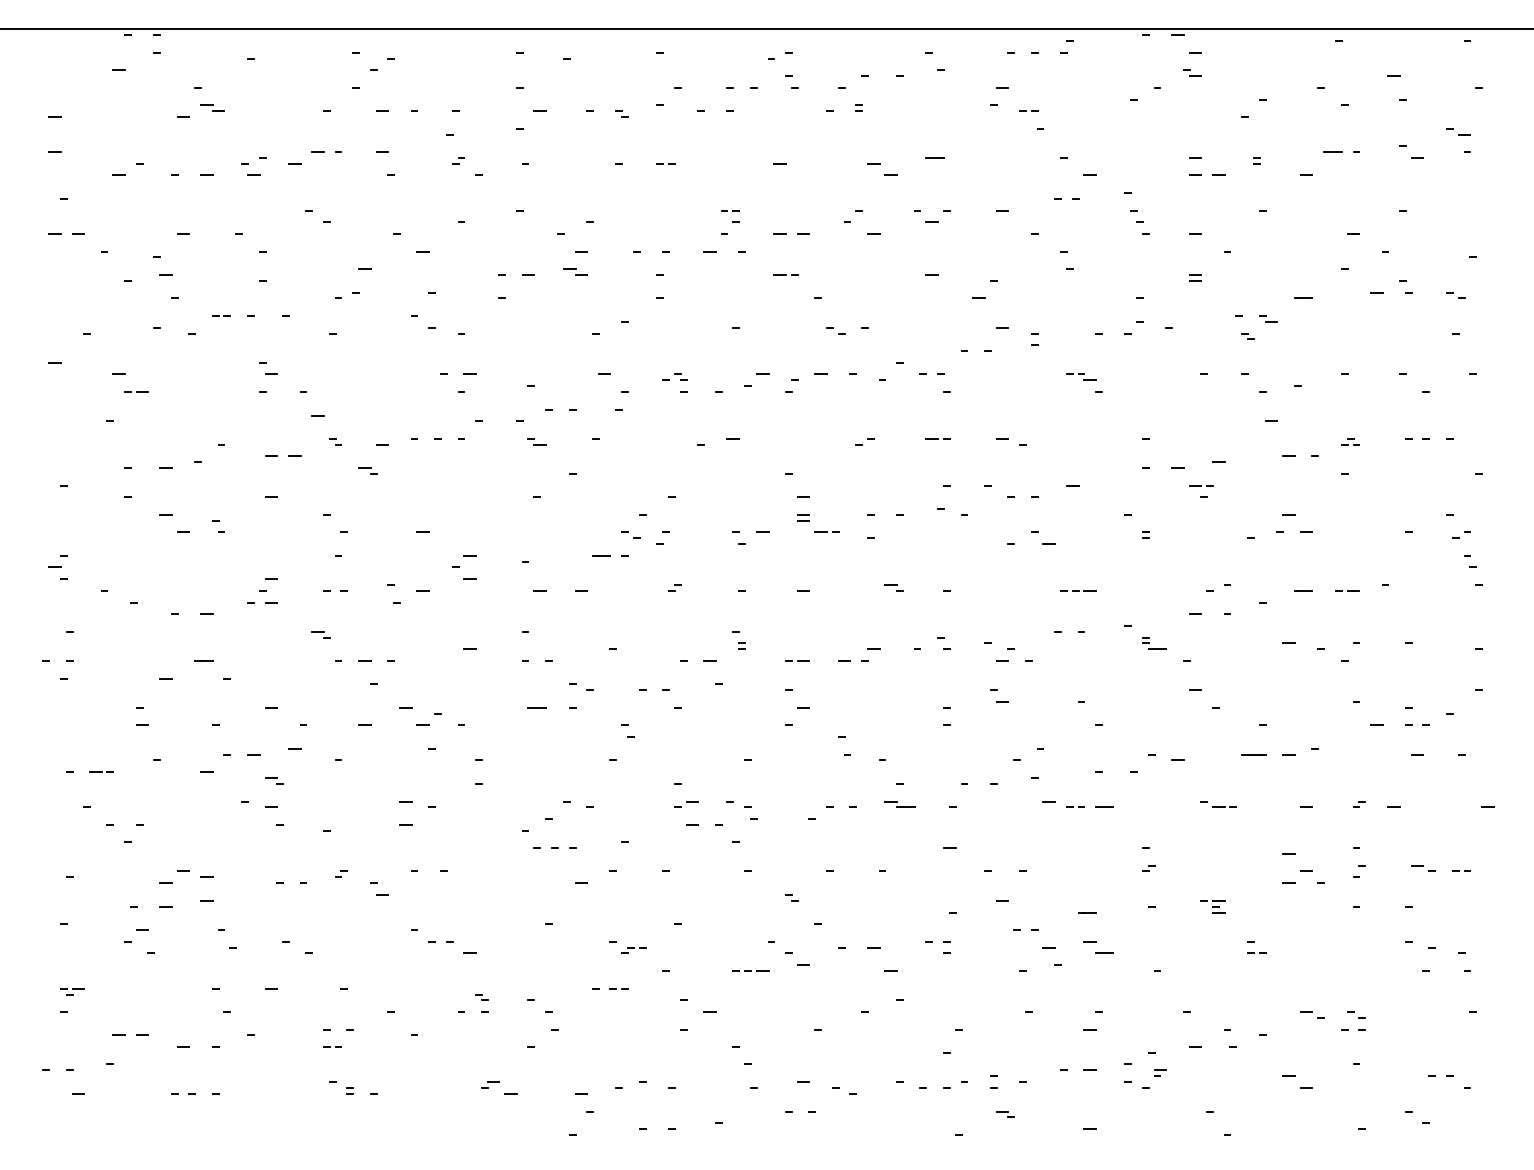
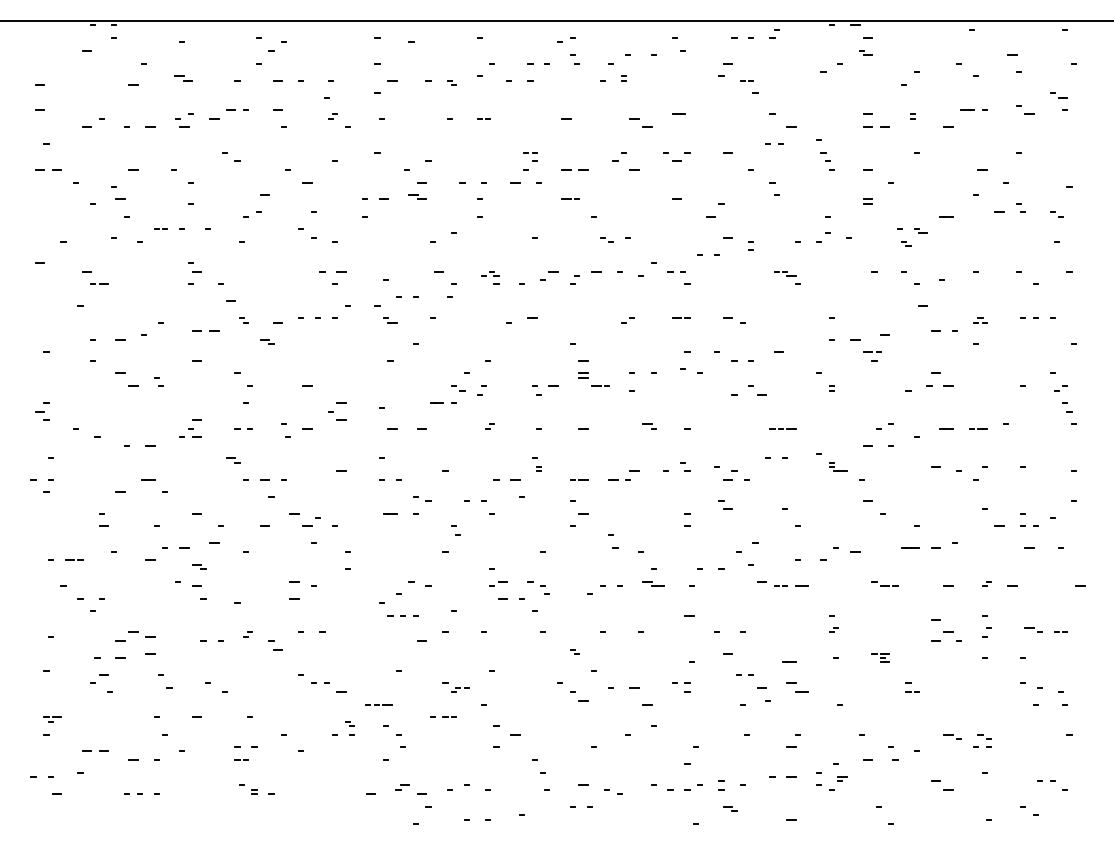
part: (212, 107) -> (183, 77), moved
line: (750, 970) -> (378, 704), moved
part: (490, 1084) -> (402, 787), moved

